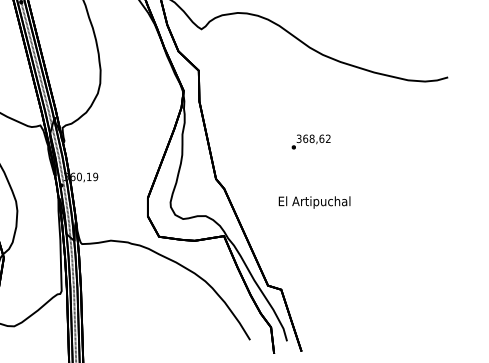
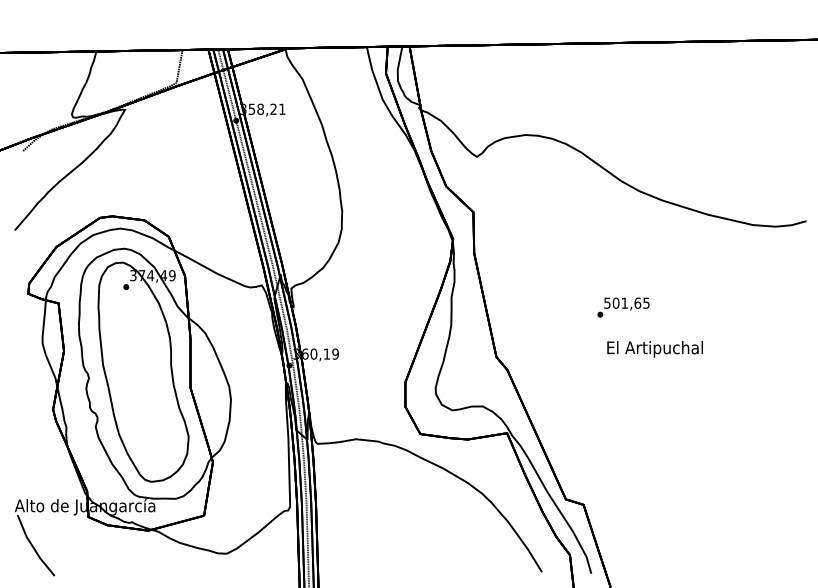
text: (313, 138) -> (626, 302), 368,62 -> 501,65
text: (314, 202) -> (654, 349), moved

